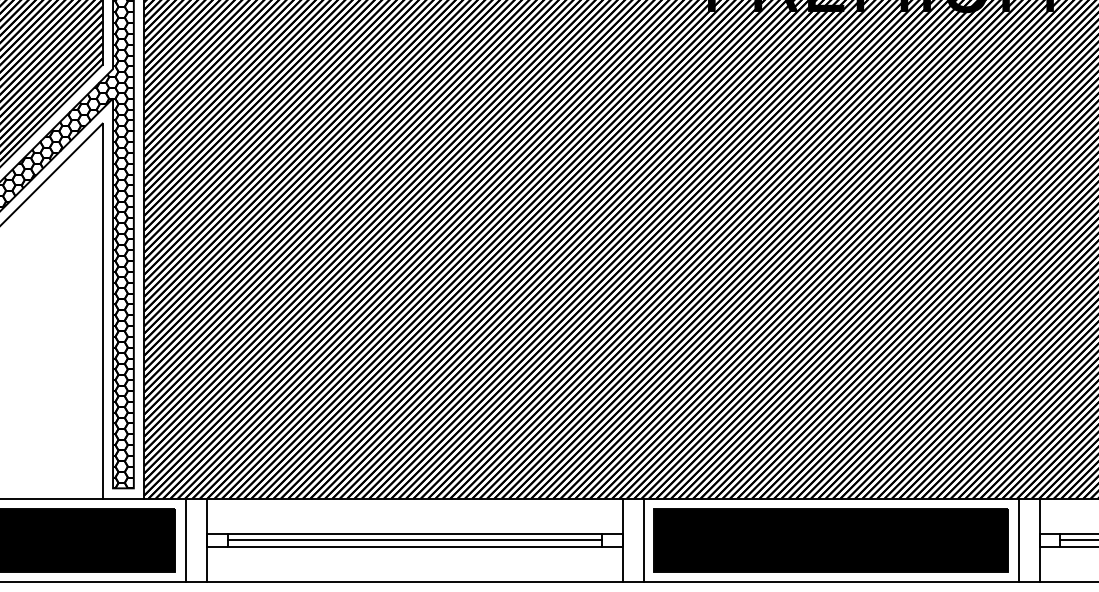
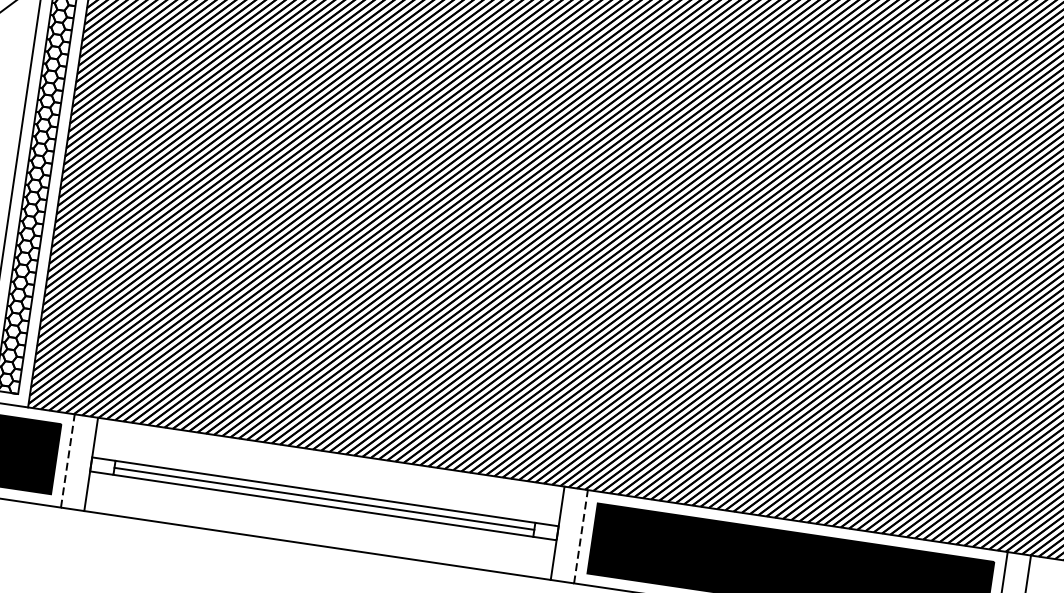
line: (185, 540) -> (67, 461), solid -> dashed
line: (643, 540) -> (580, 536), solid -> dashed

